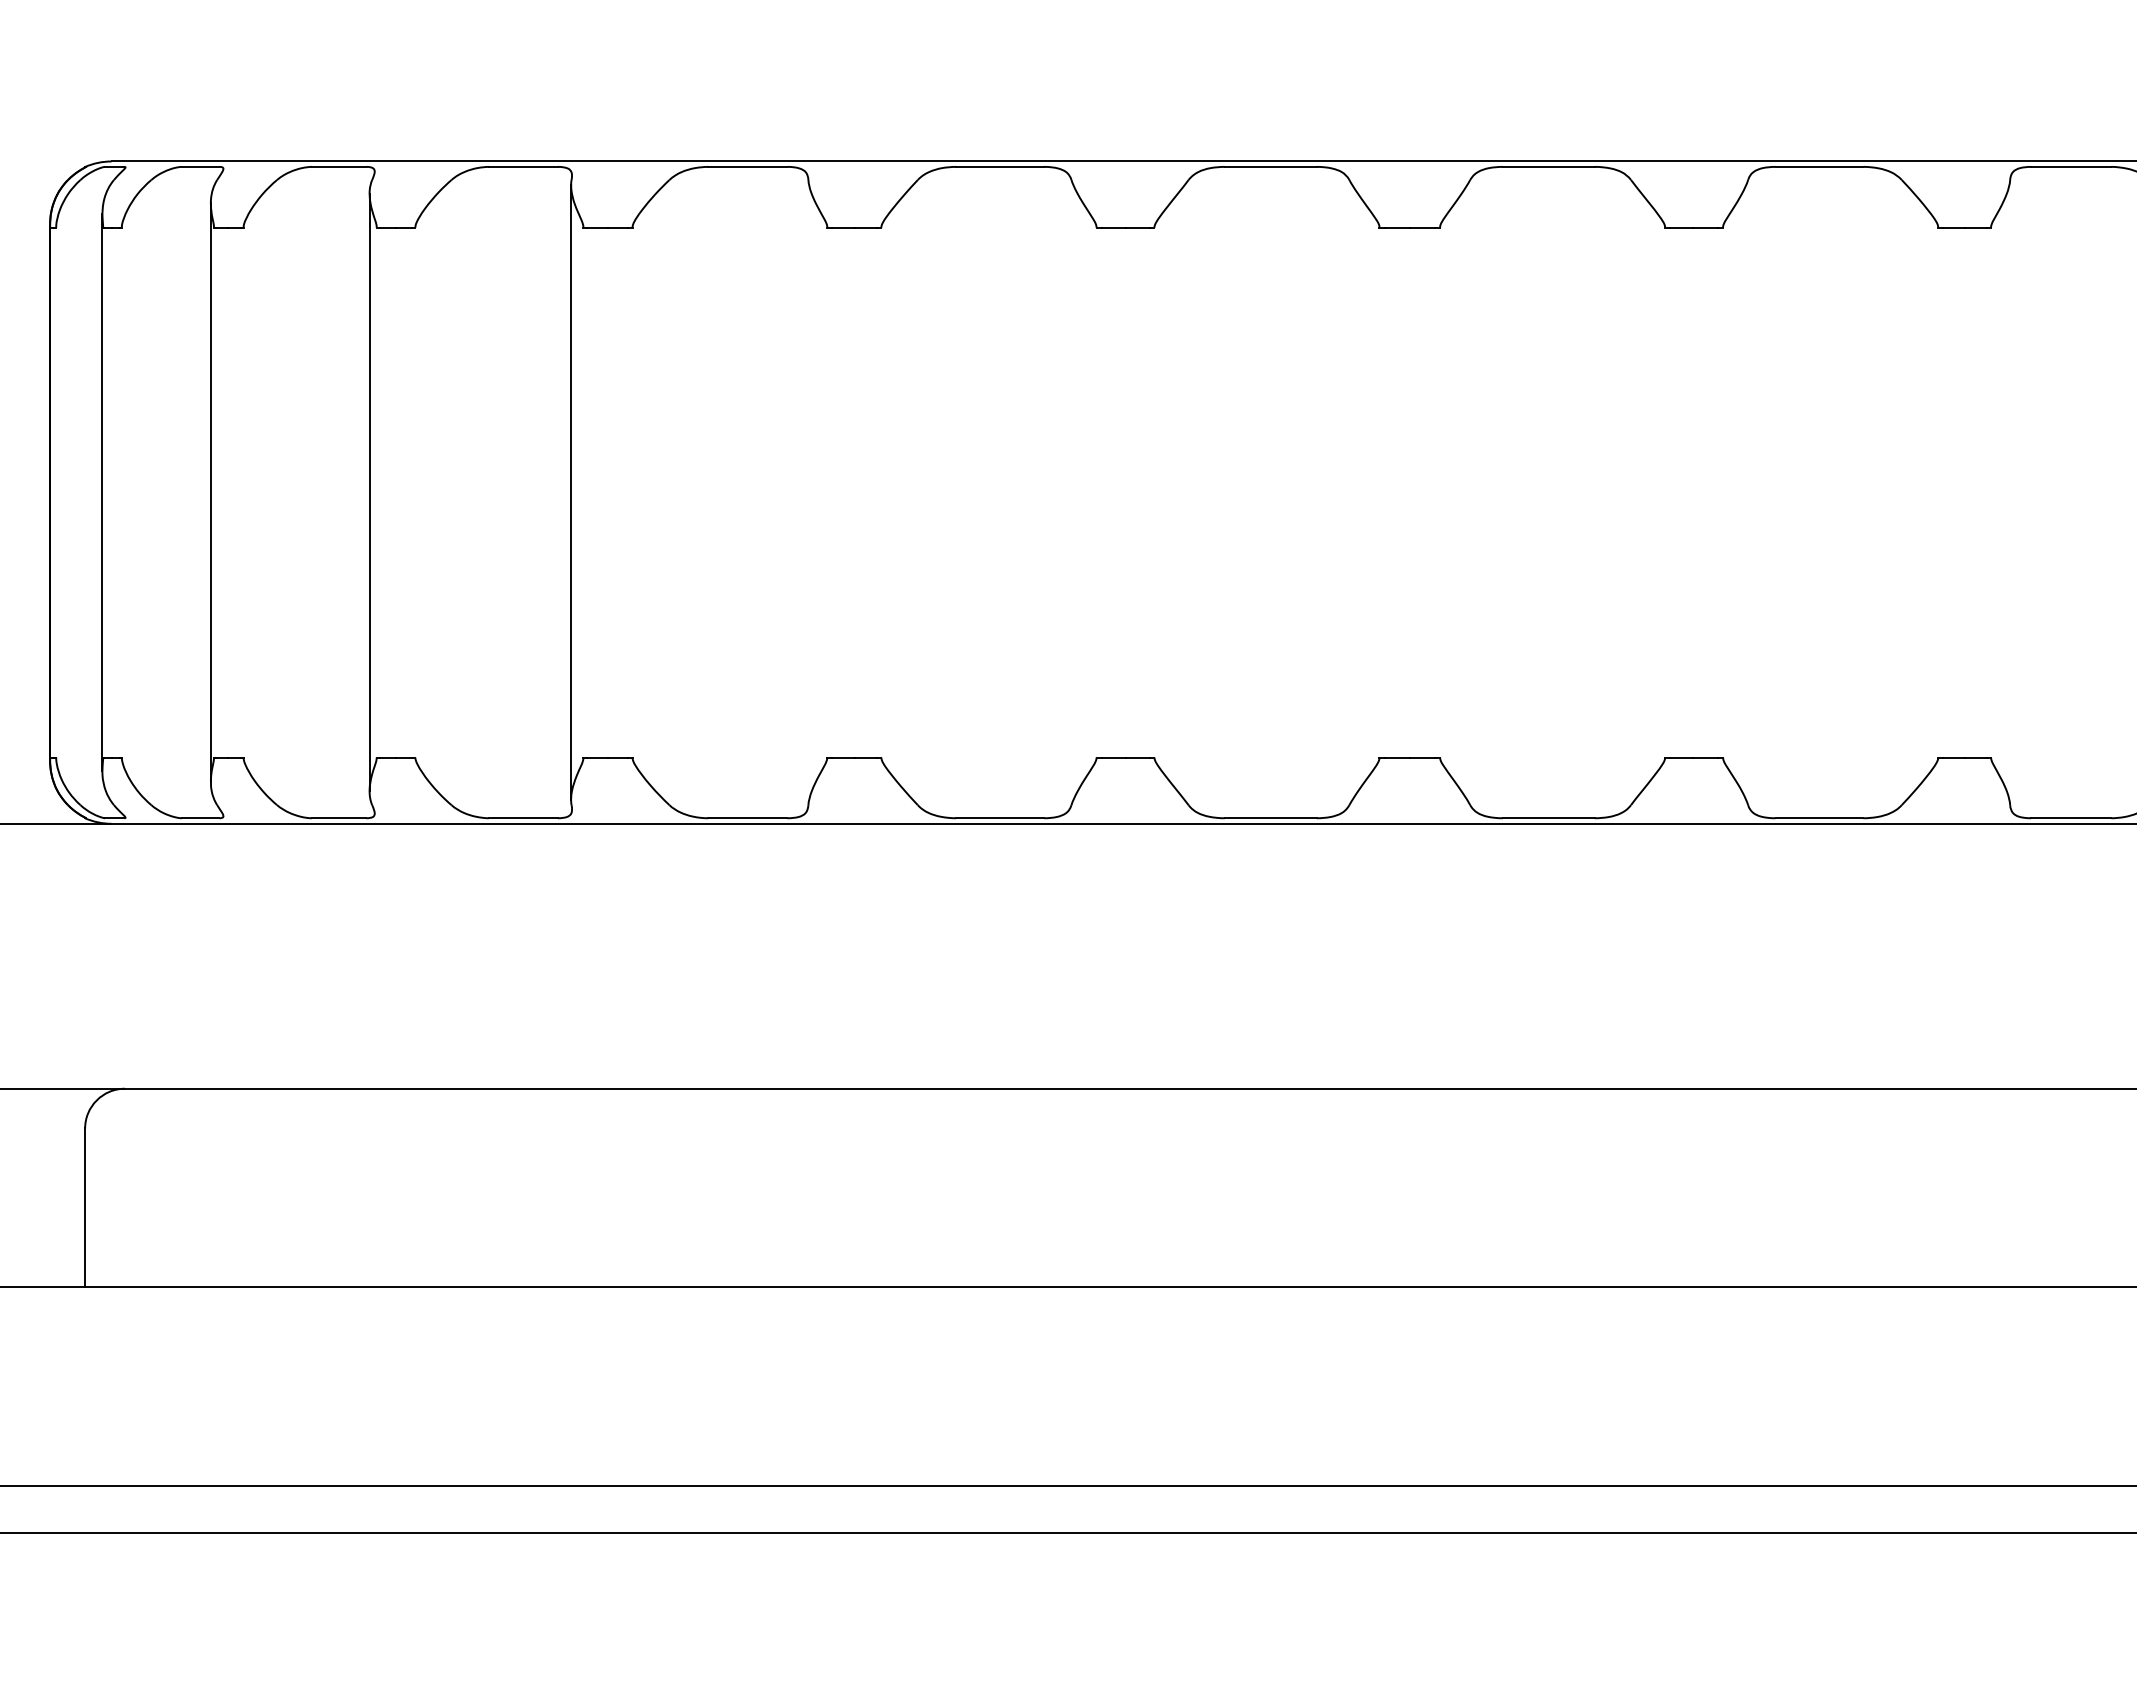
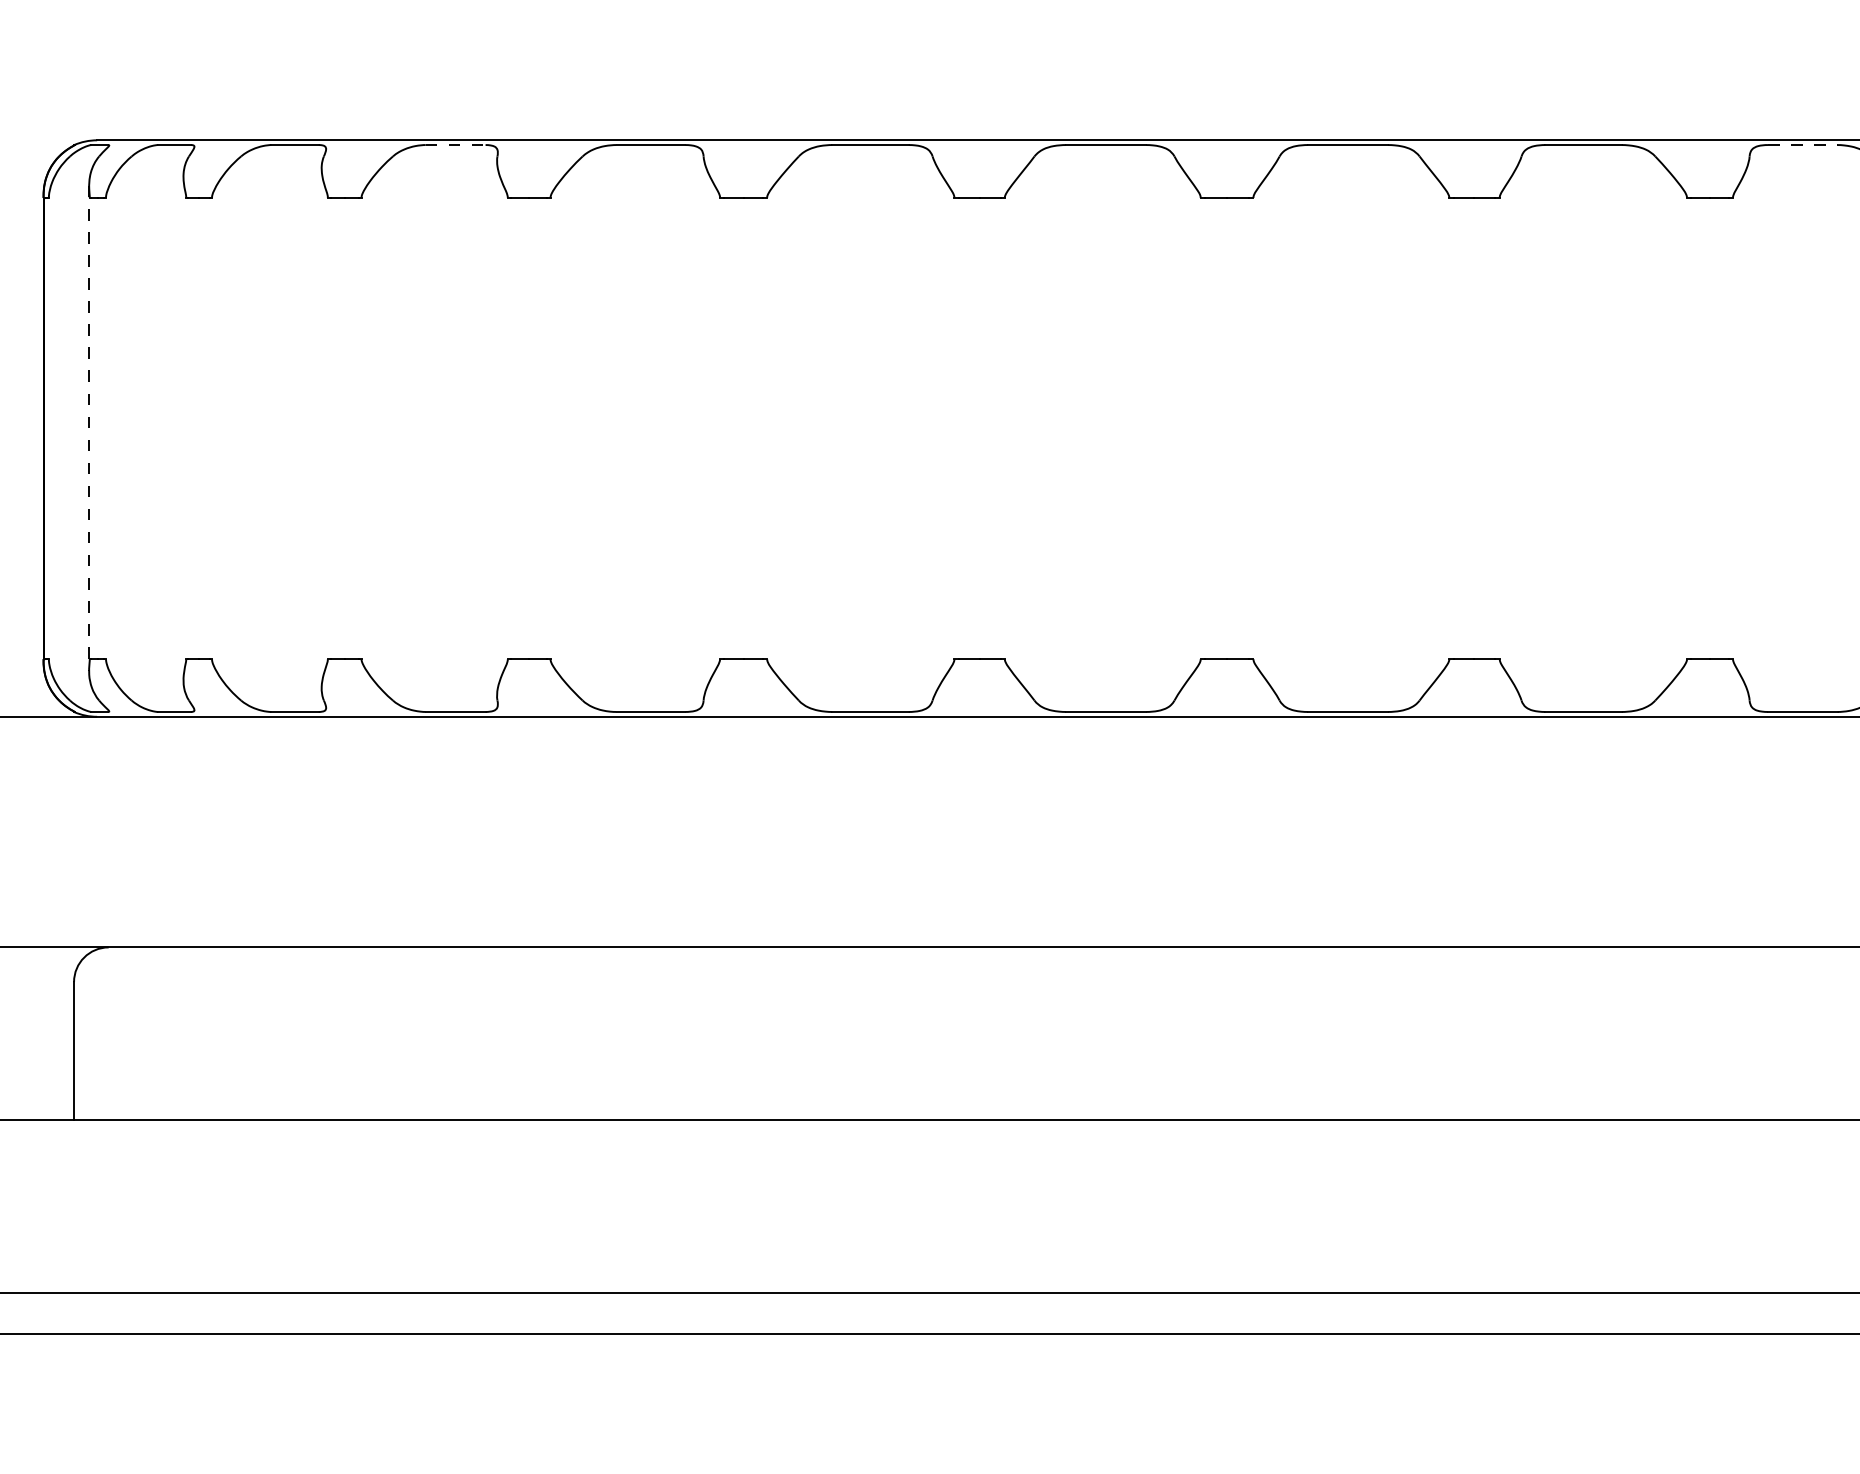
line: (524, 166) -> (456, 144), solid -> dashed
line: (2071, 166) -> (1803, 144), solid -> dashed
line: (102, 492) -> (89, 428), solid -> dashed
line: (210, 492) -> (183, 428), removed
line: (369, 492) -> (321, 428), removed
line: (571, 492) -> (497, 428), removed

